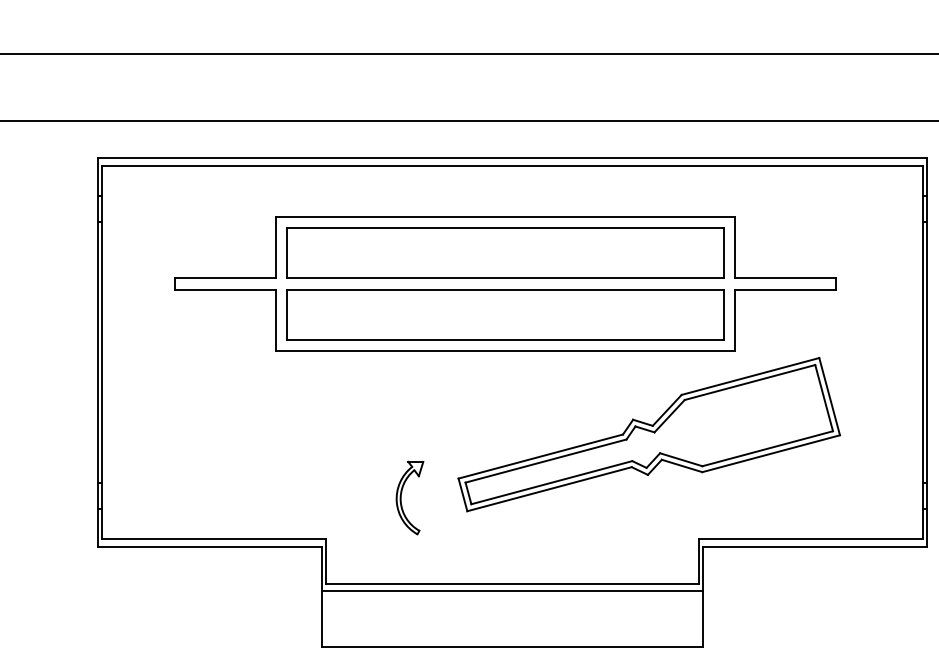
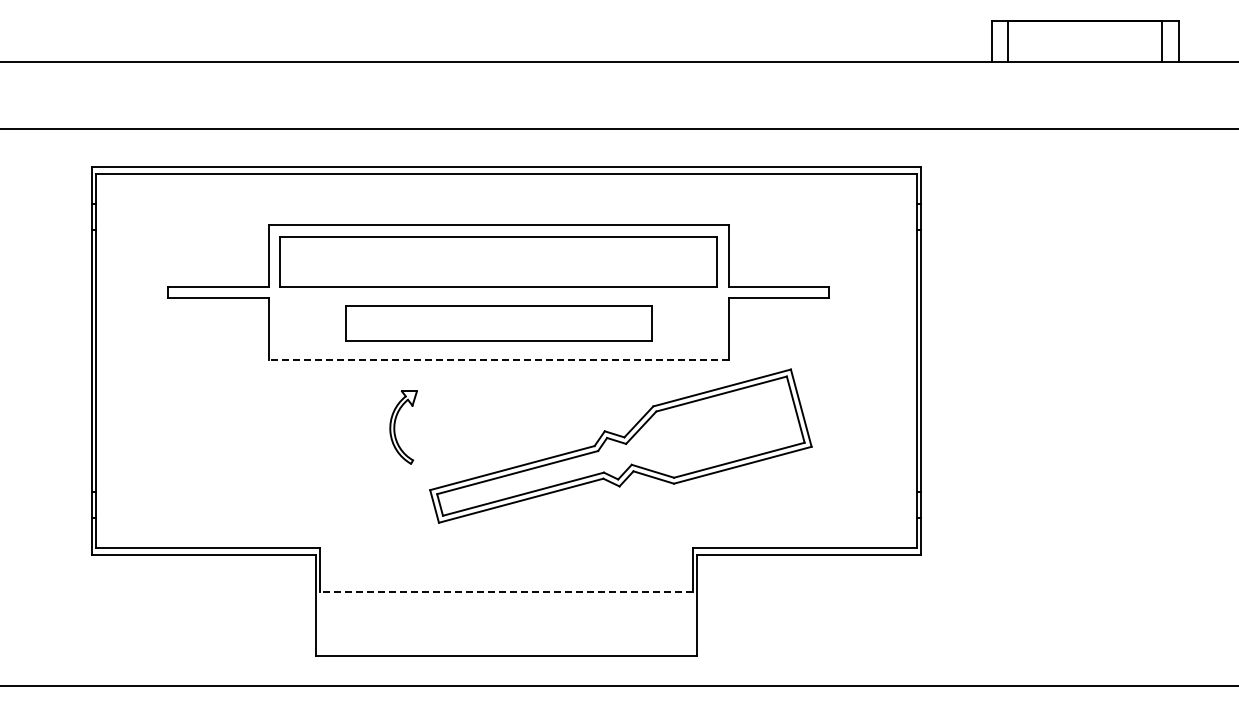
part: (504, 314) -> (498, 323), size x0.7
line: (504, 350) -> (498, 359), solid -> dashed
part: (648, 433) -> (620, 445), moved
part: (401, 497) -> (395, 427), moved
line: (512, 583) -> (506, 592), solid -> dashed
line: (511, 590) -> (505, 599), removed

